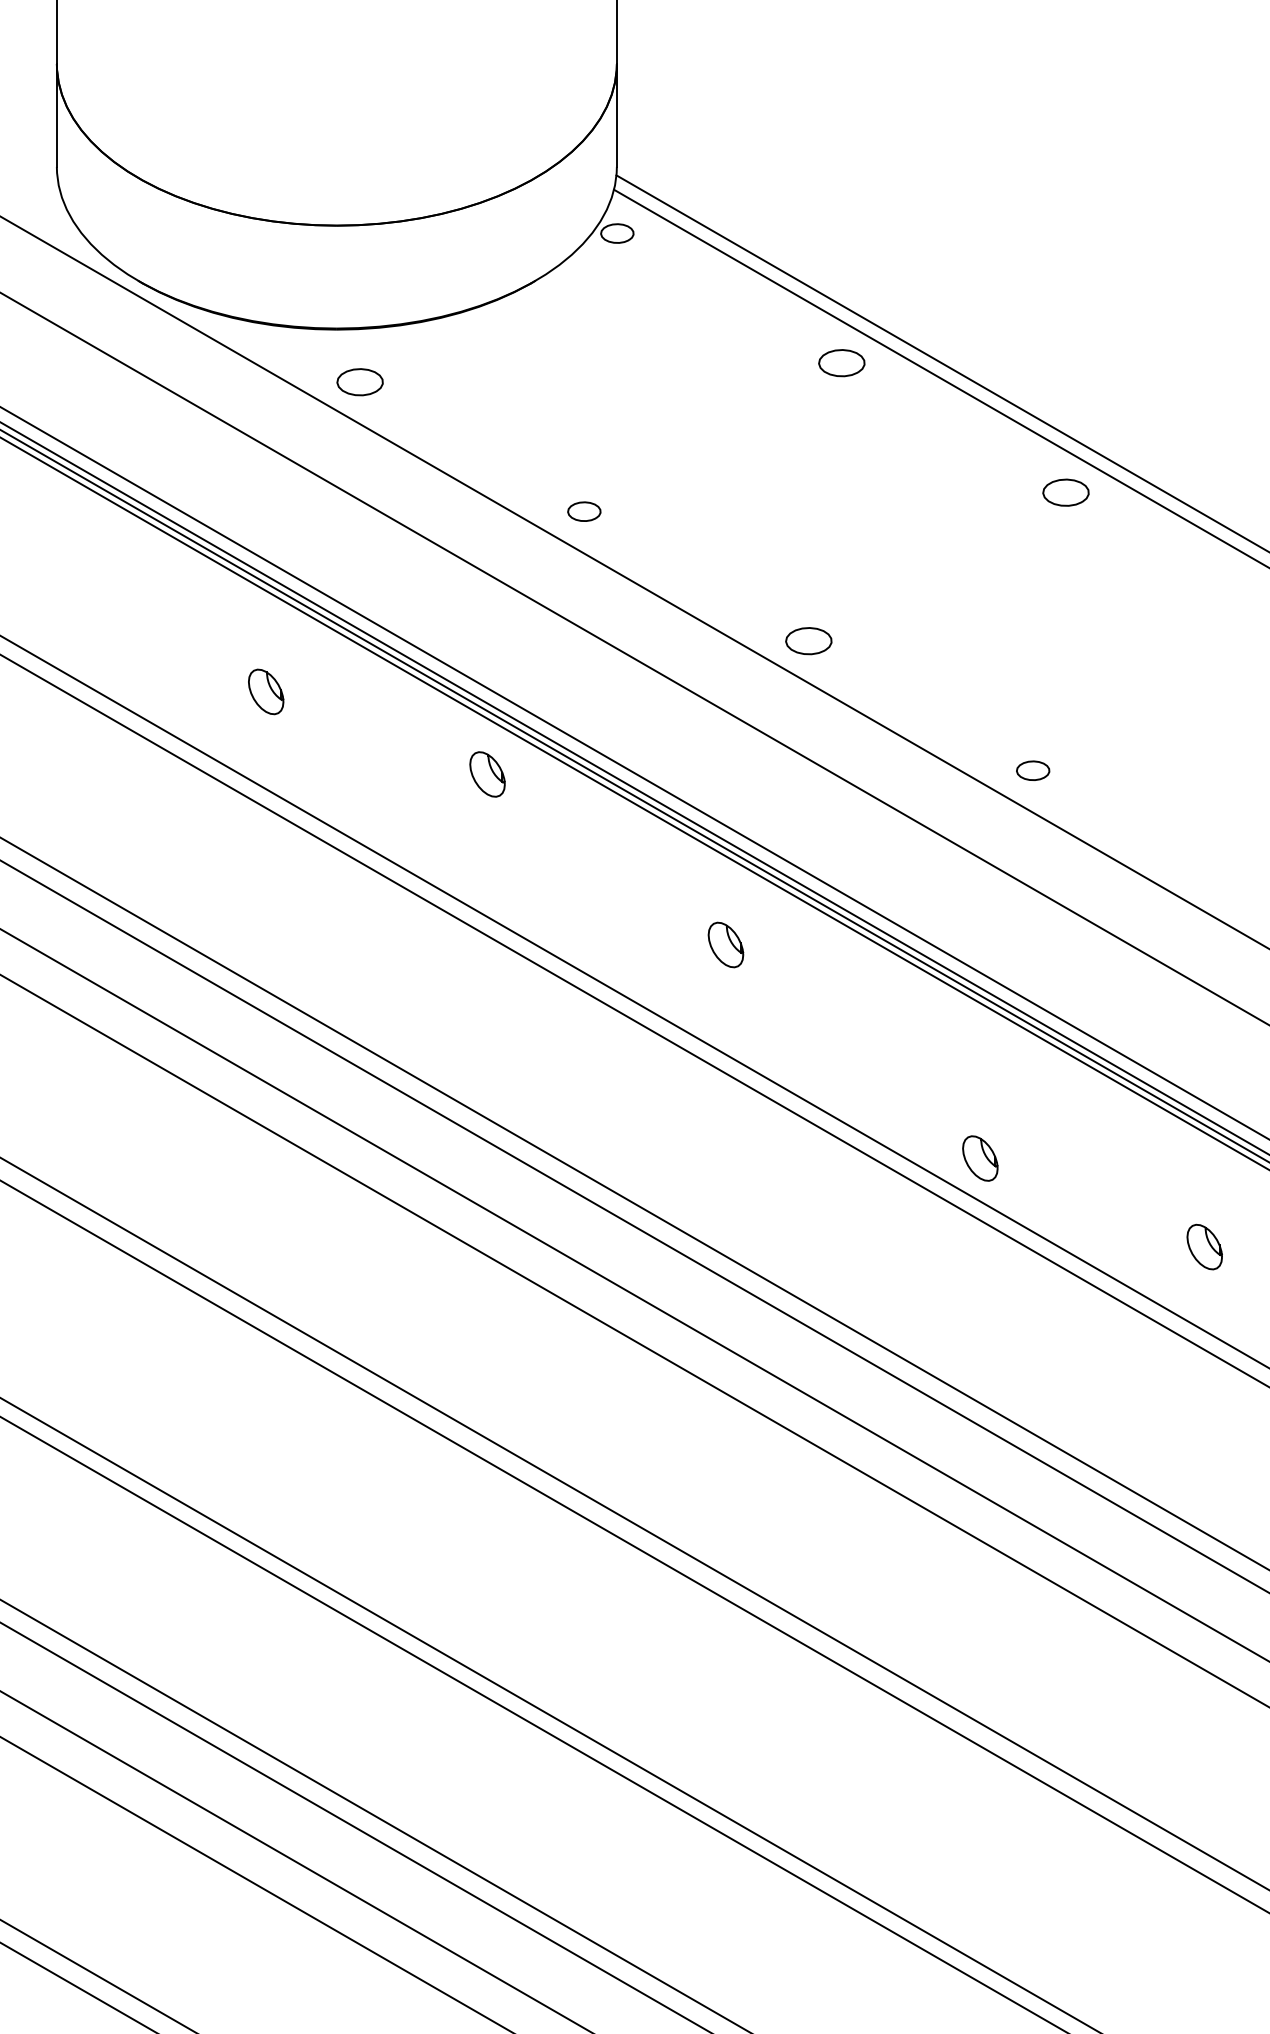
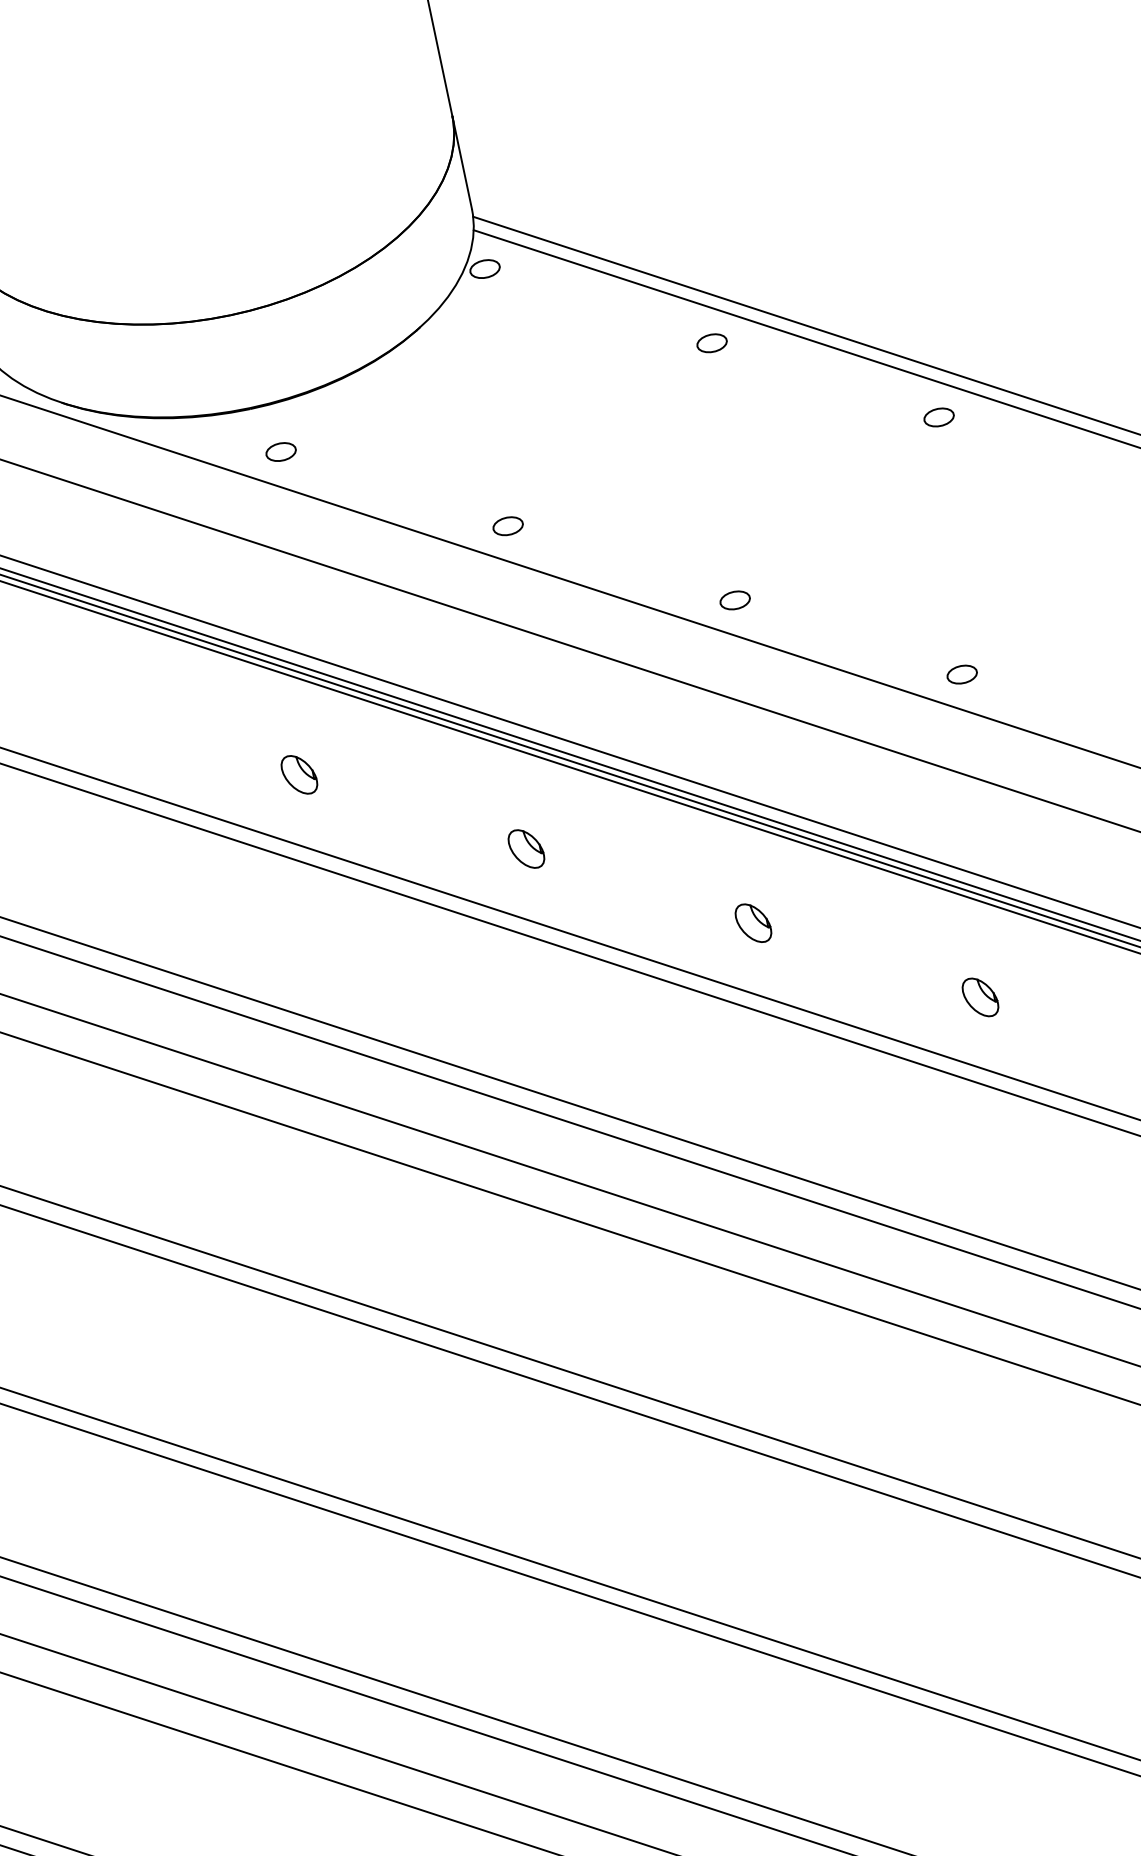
part: (841, 362) -> (711, 342), size x0.71
part: (359, 381) -> (280, 451), size x0.71
part: (1066, 492) -> (939, 417), size x0.71
part: (808, 641) -> (735, 600), size x0.71
part: (266, 691) -> (299, 774), moved
part: (487, 774) -> (526, 849), moved
part: (725, 944) -> (752, 922), moved
part: (980, 1158) -> (980, 997), moved

